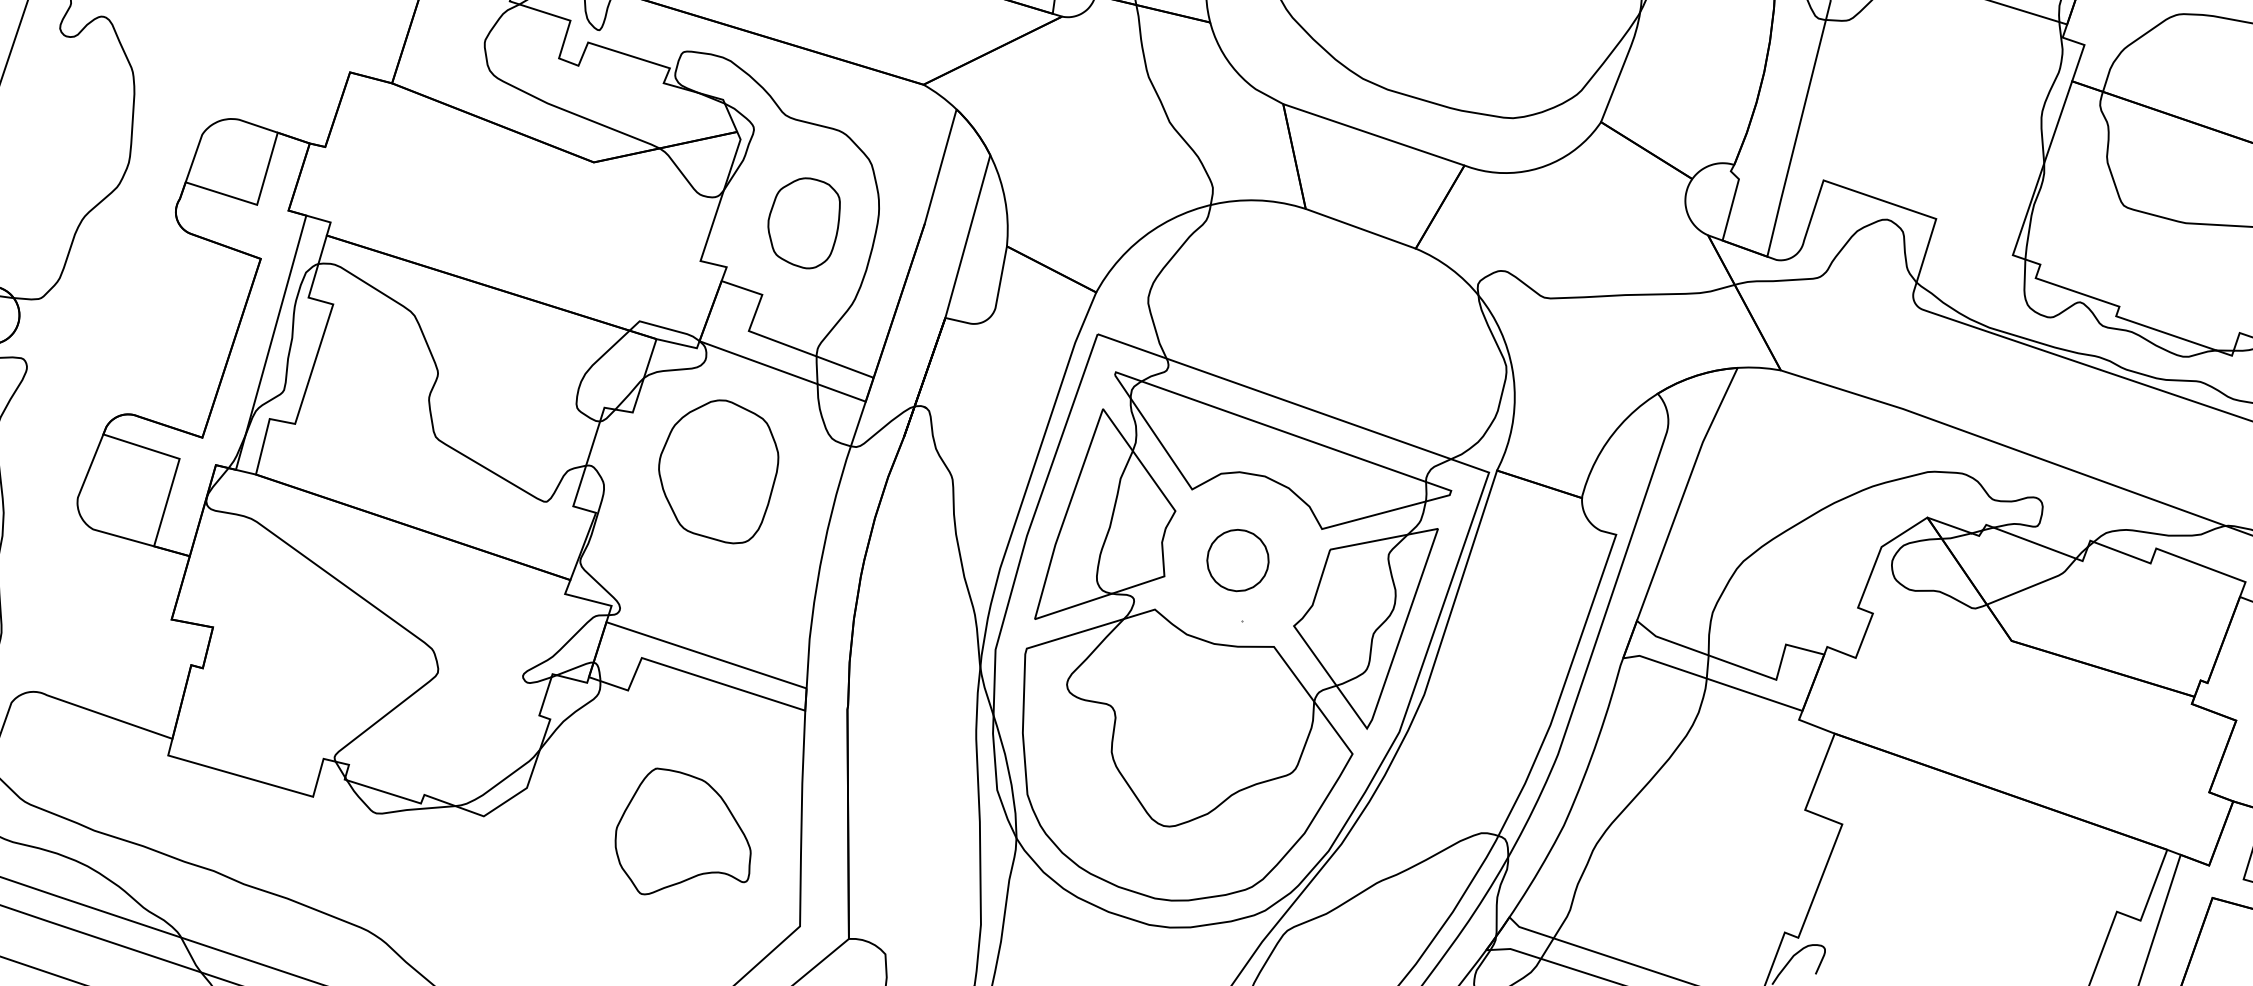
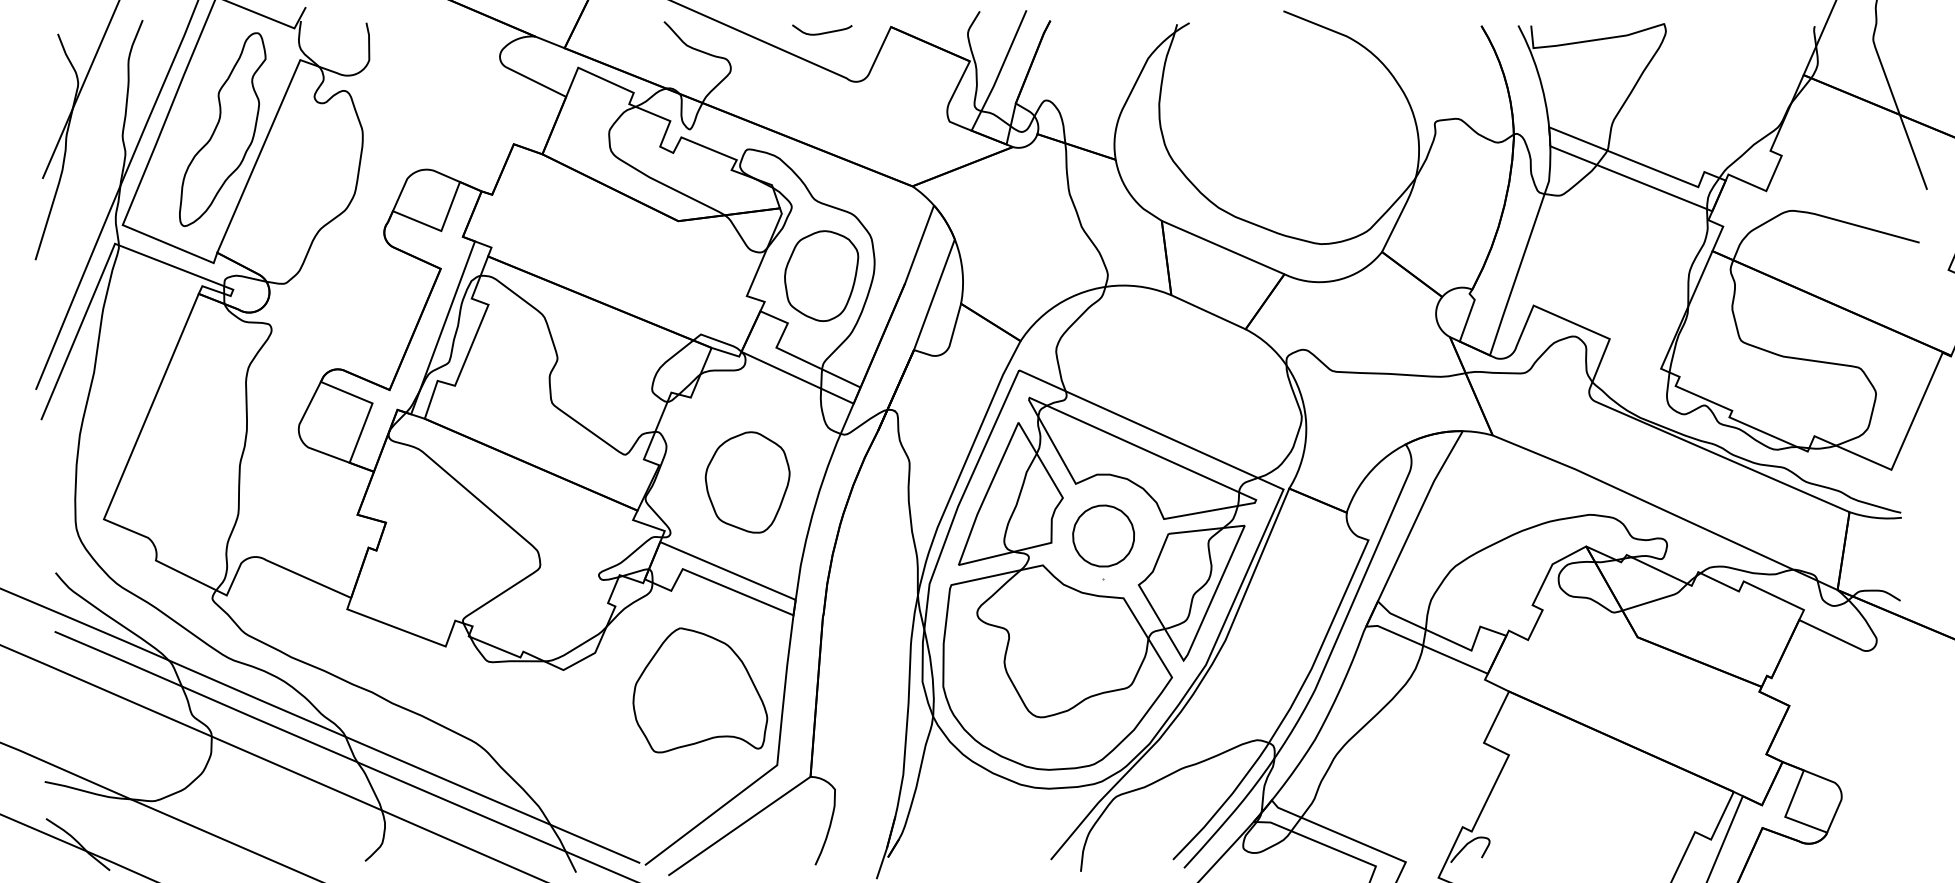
part: (804, 222) -> (821, 275), size x1.43
part: (719, 472) -> (747, 482), moved
part: (1237, 559) -> (1103, 535), size x1.43
part: (681, 829) -> (700, 690), size x1.43

